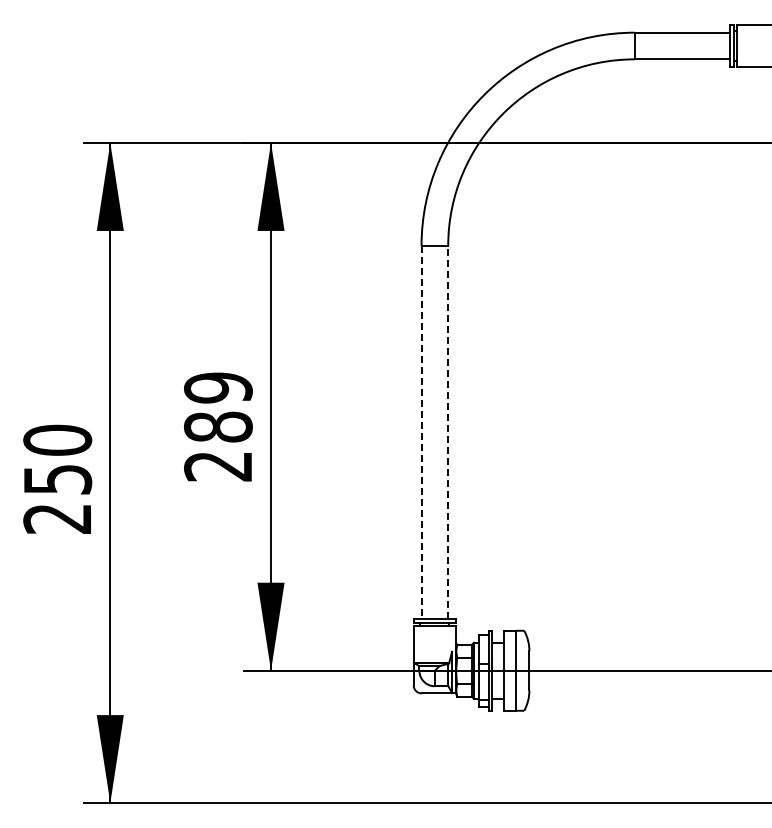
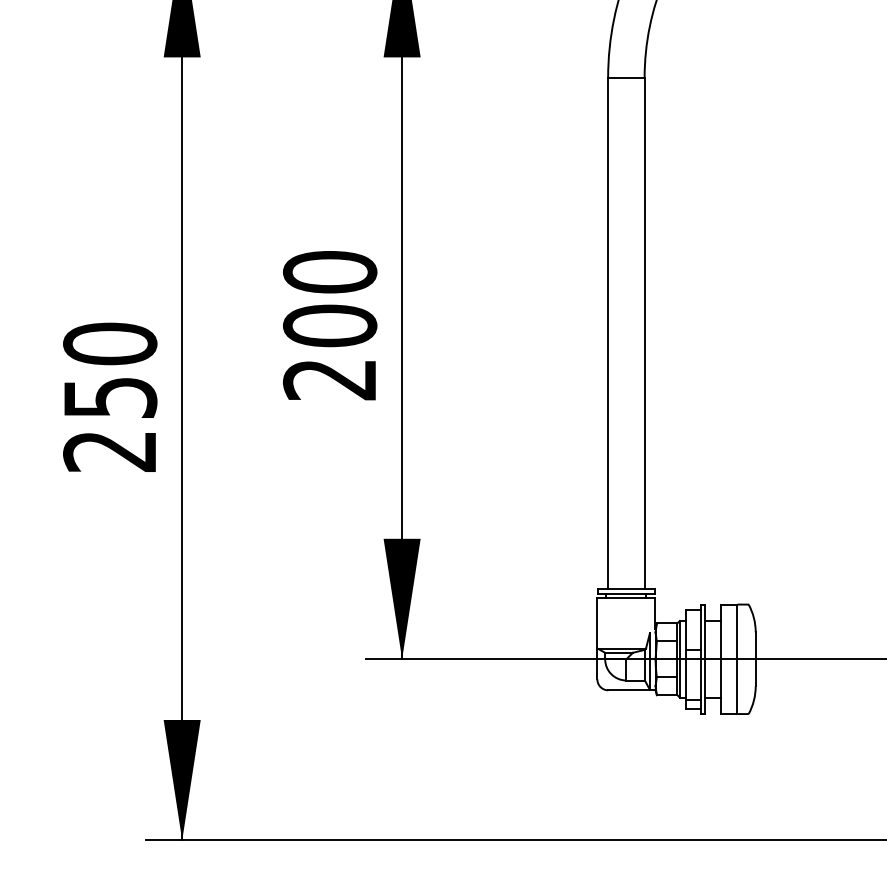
text: (218, 407) -> (330, 299), 289 -> 200
line: (421, 432) -> (608, 333), dashed -> solid
line: (448, 432) -> (645, 333), dashed -> solid

